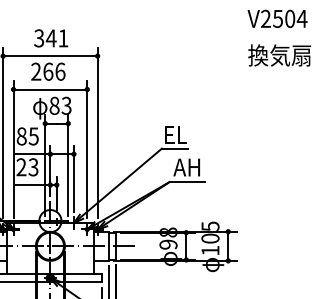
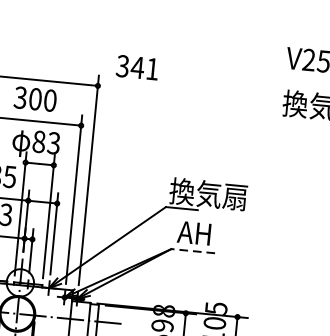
text: (51, 38) -> (137, 67), moved
text: (48, 71) -> (35, 98), 266 -> 300
text: (194, 134) -> (207, 193), EL -> 換気扇
line: (187, 182) -> (193, 251), solid -> dashed

